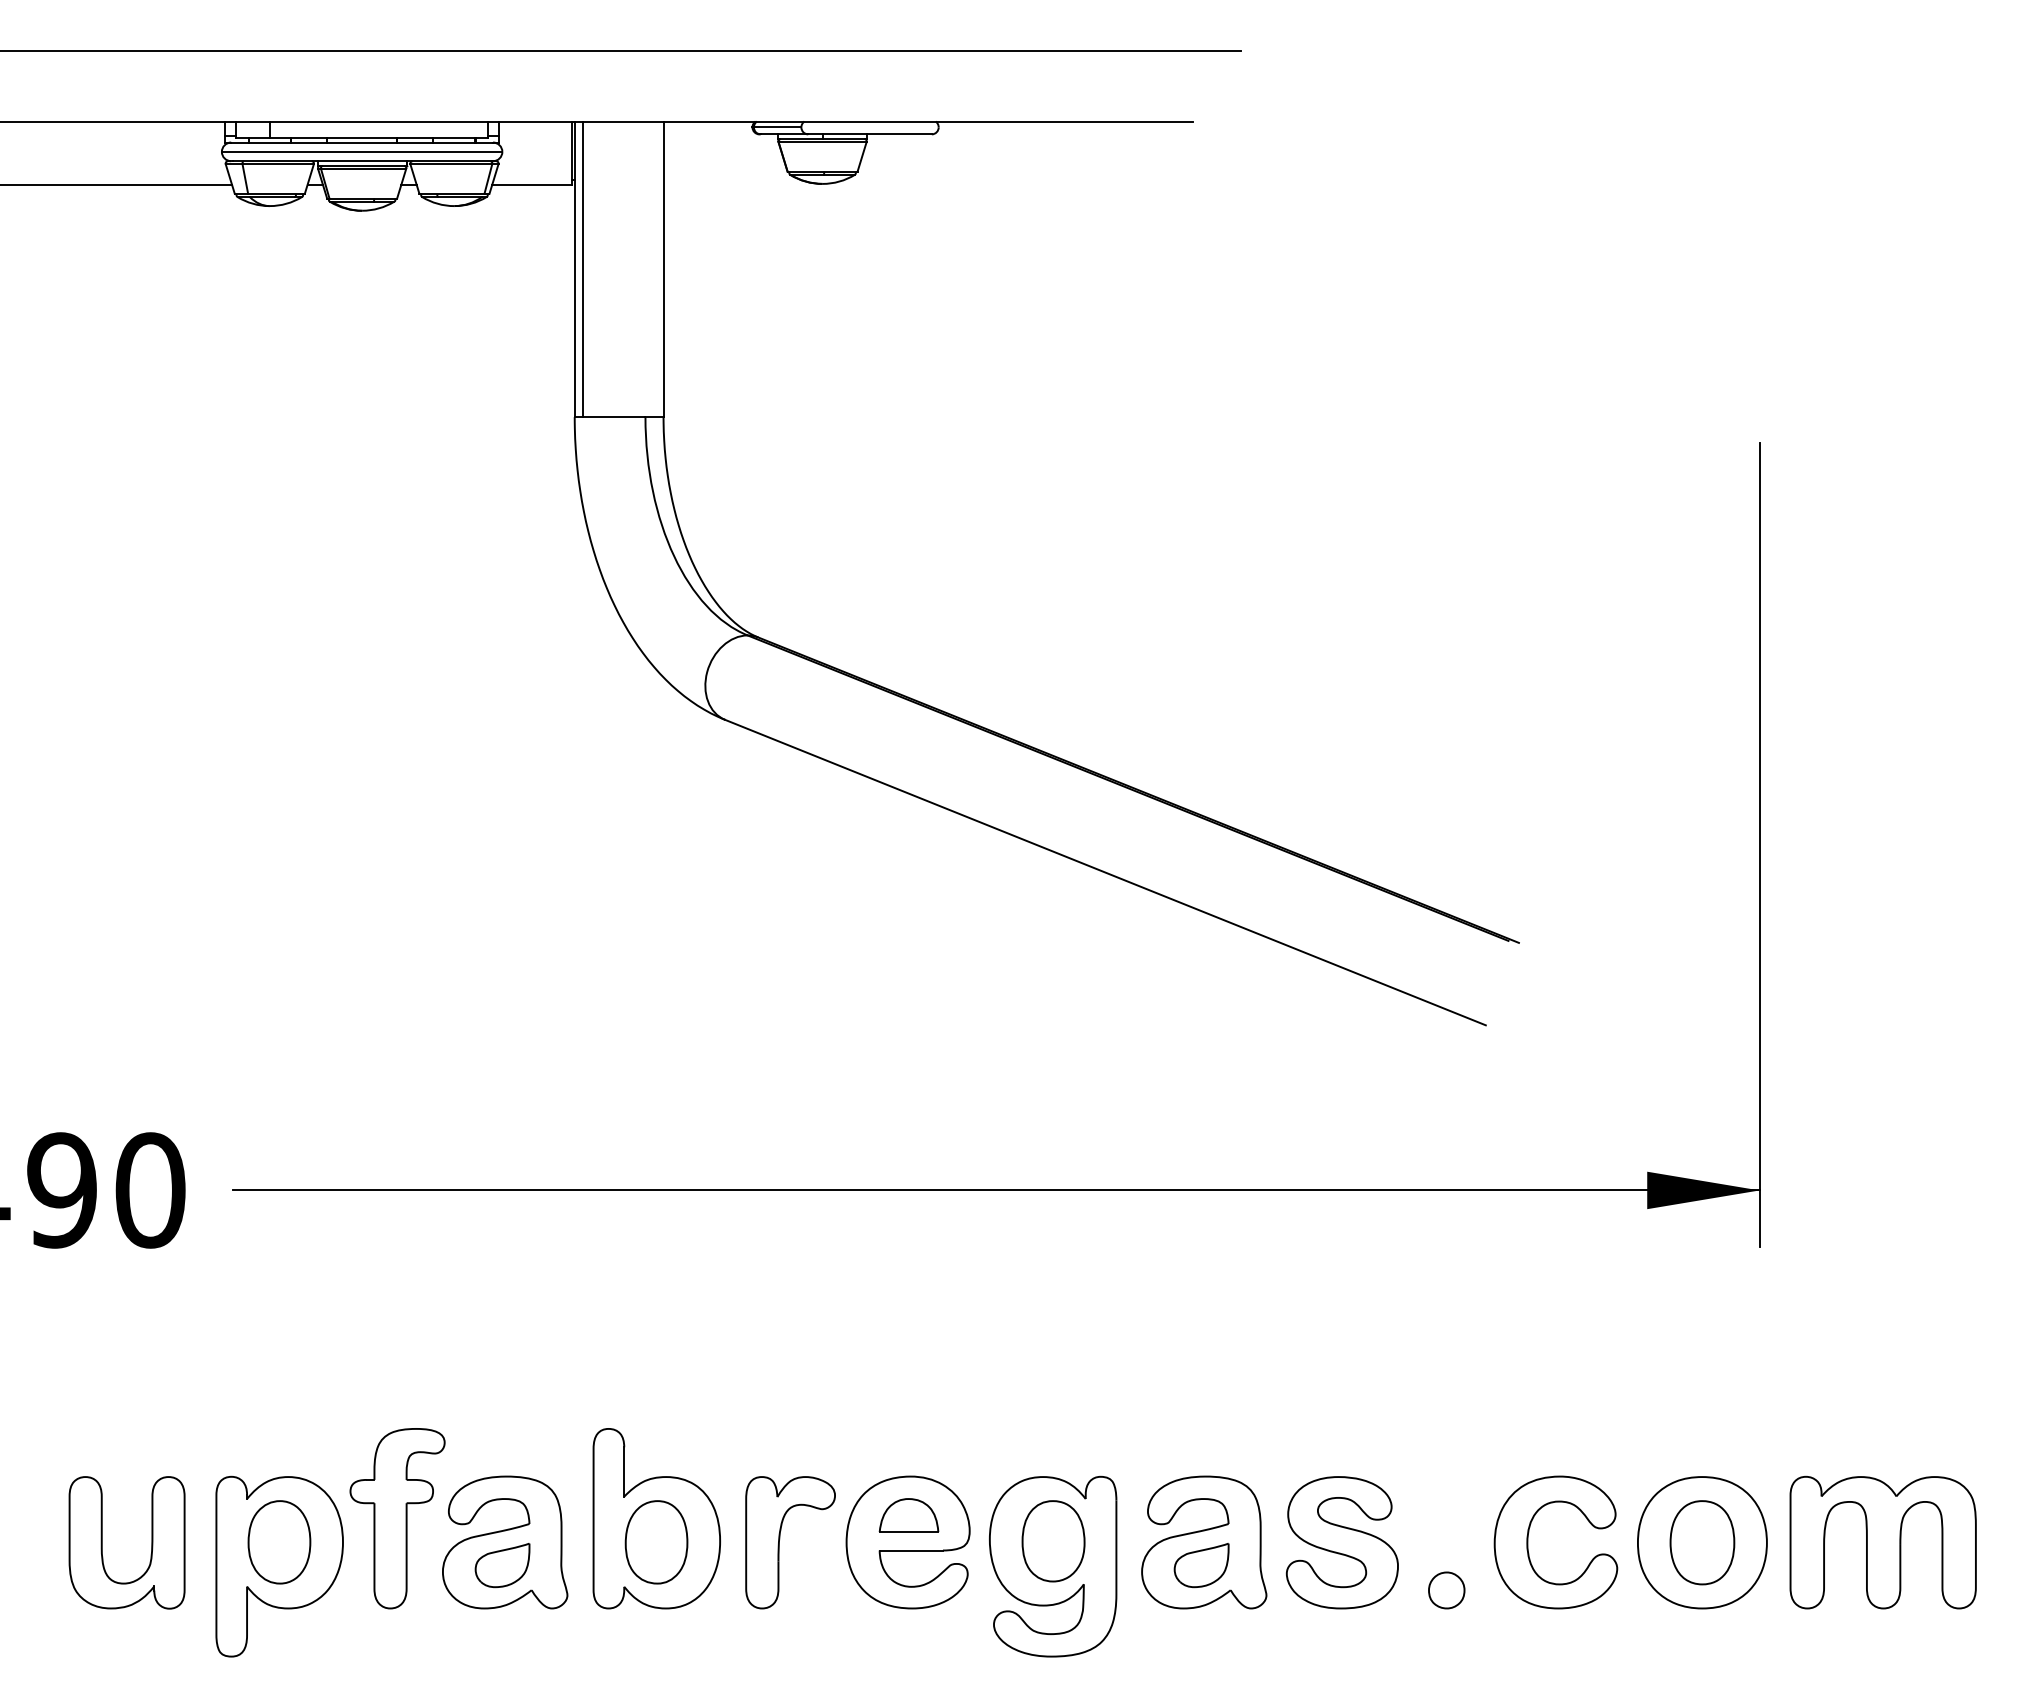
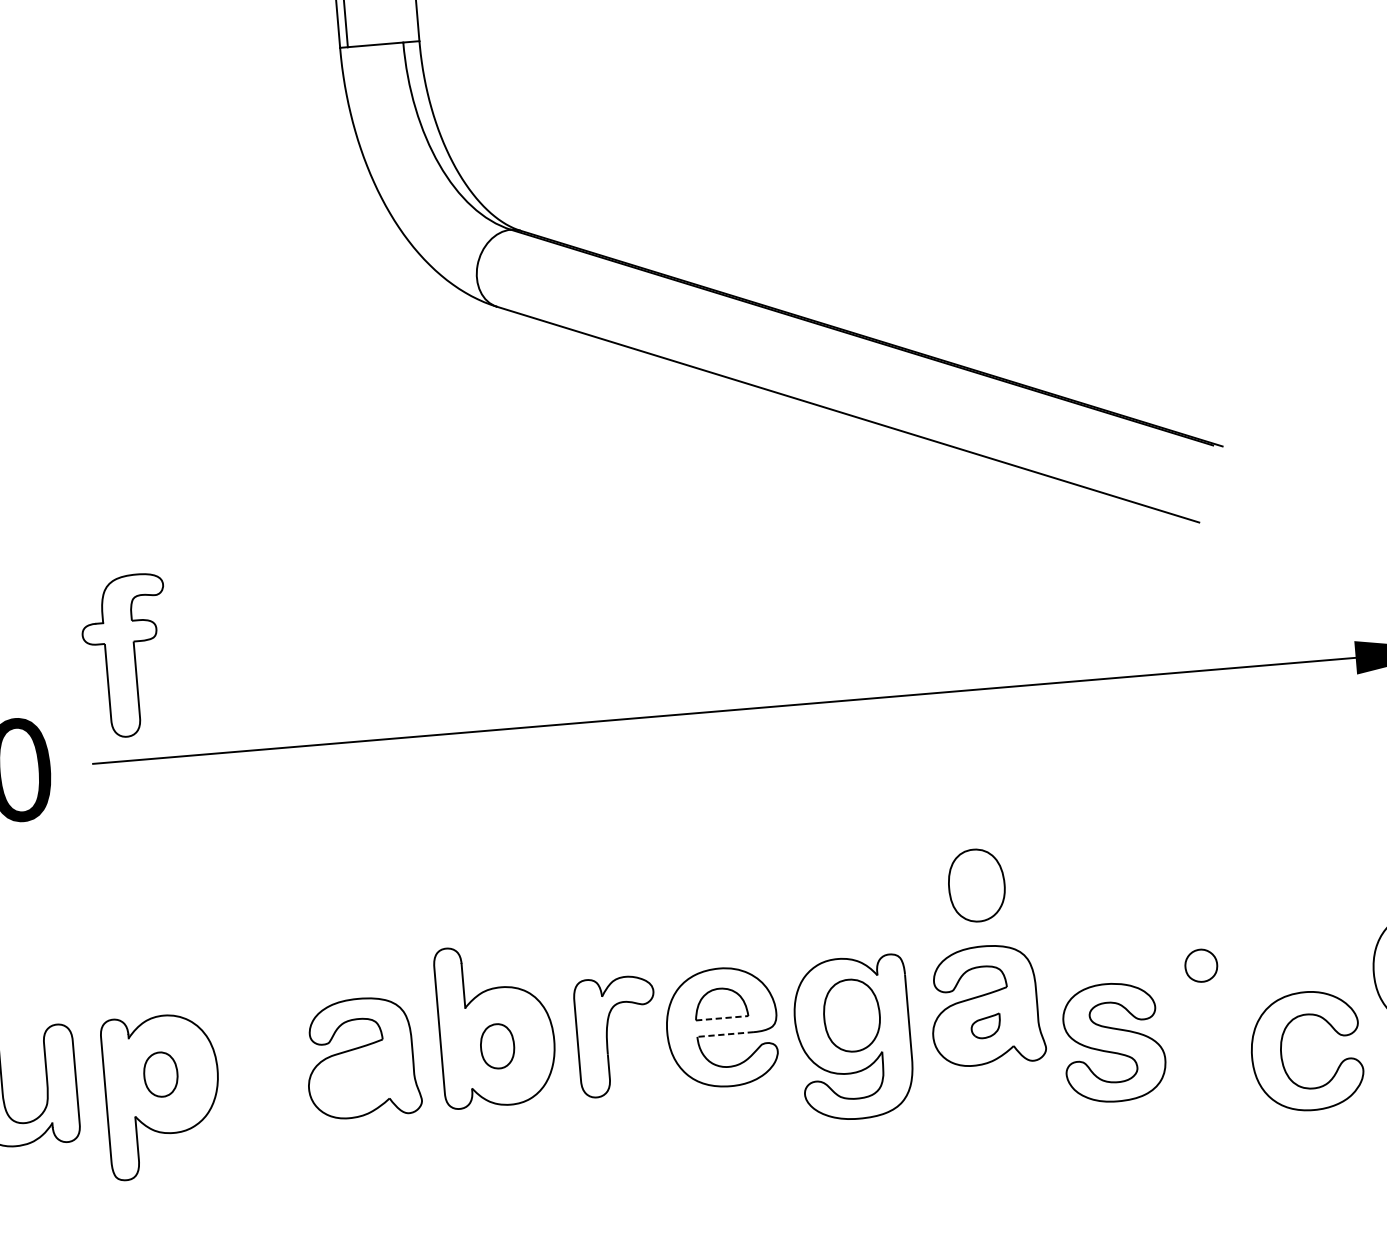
part: (1204, 1408) -> (976, 885), added
part: (397, 1518) -> (126, 655), moved
line: (909, 1532) -> (722, 1018), solid -> dashed
part: (279, 1542) -> (160, 1074), size x0.6
part: (656, 1542) -> (497, 1046), size x0.6
part: (1341, 1542) -> (1113, 1042), moved
part: (1528, 1542) -> (1282, 1053), moved
line: (911, 1550) -> (725, 1034), solid -> dashed
part: (502, 1565) -> (361, 1078), removed
part: (1201, 1565) -> (985, 1026), size x0.6
part: (1446, 1590) -> (1201, 965), moved

